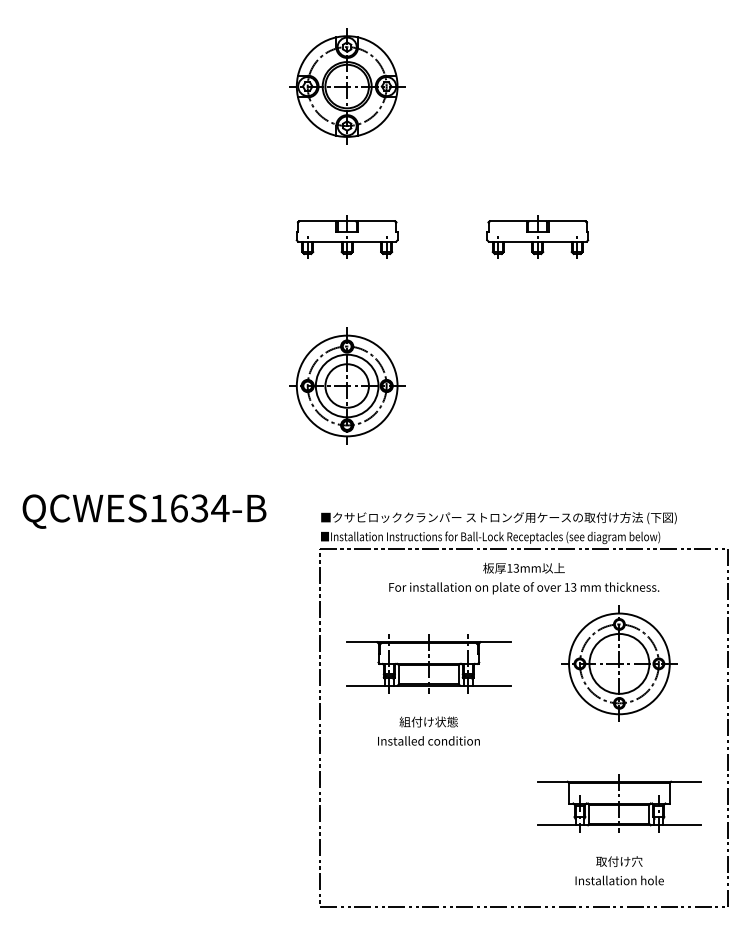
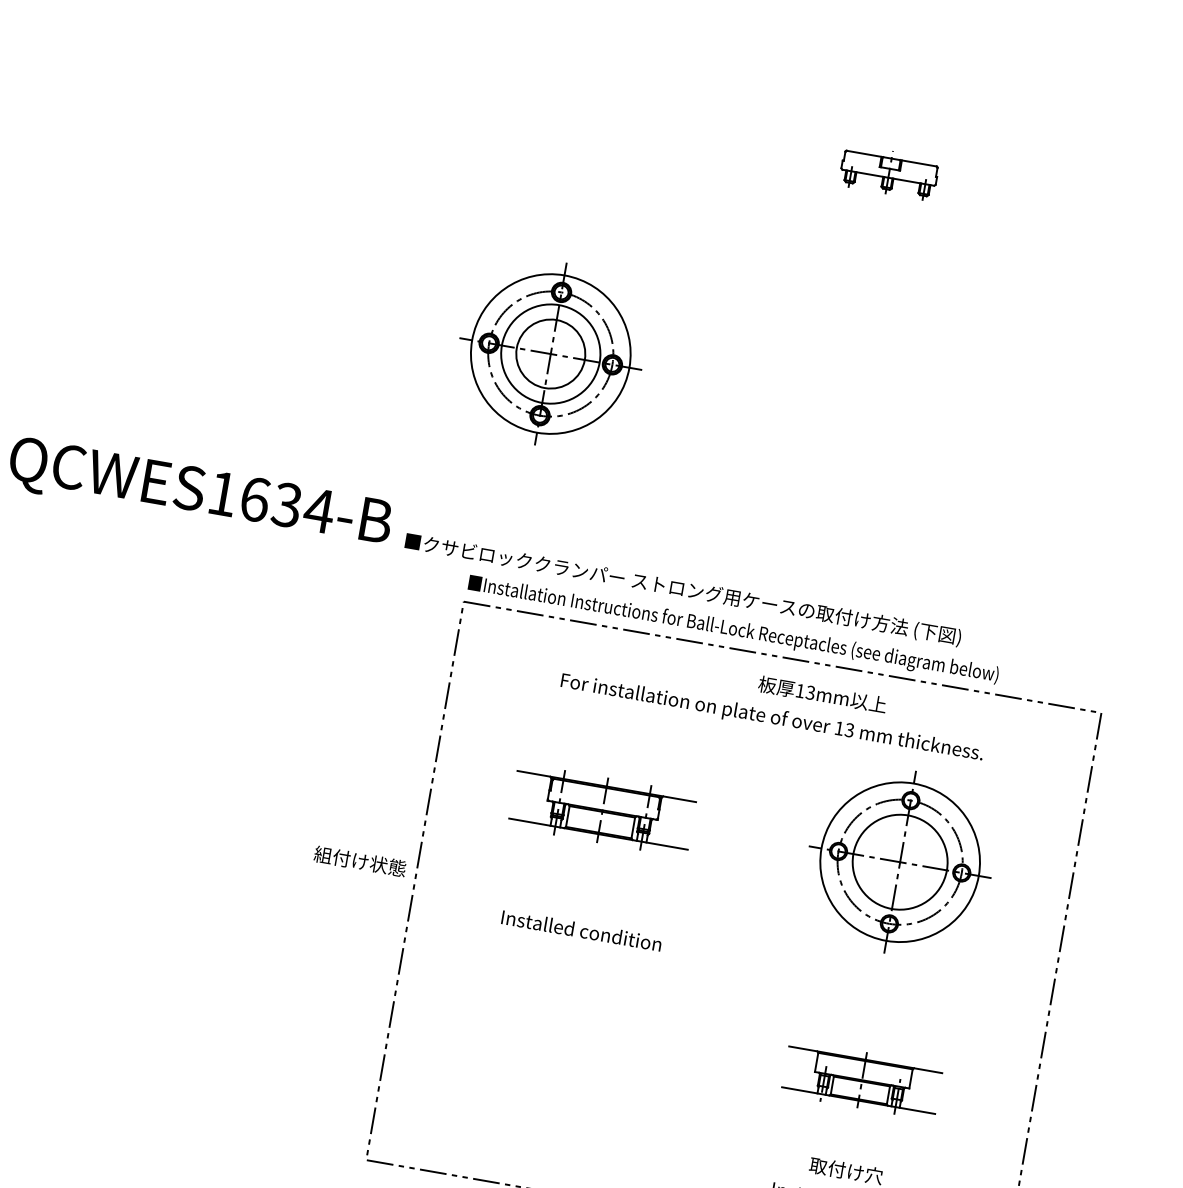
part: (346, 236) -> (590, 120), removed
part: (537, 236) -> (888, 172), size x0.6
text: (498, 518) -> (682, 590), moved
text: (523, 567) -> (821, 693), moved
part: (428, 663) -> (602, 809), size x0.7
text: (428, 721) -> (359, 860), moved
part: (619, 803) -> (862, 1080), size x0.6

